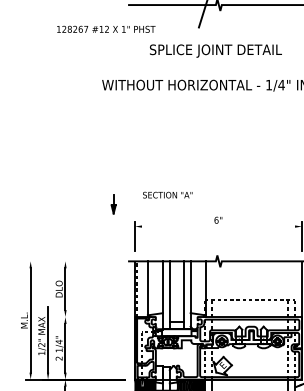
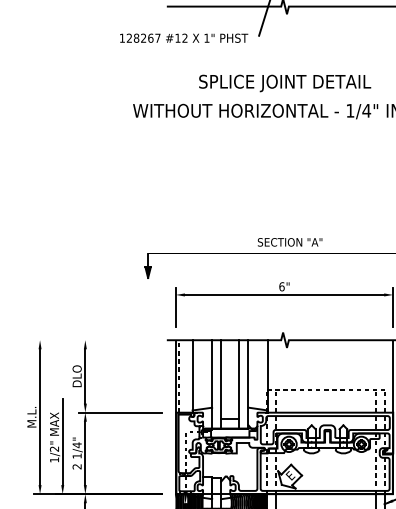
text: (106, 28) -> (184, 37), moved
text: (215, 50) -> (284, 82), moved
text: (167, 194) -> (289, 241), moved
line: (218, 226) -> (284, 294), added
line: (92, 317) -> (120, 413), added

